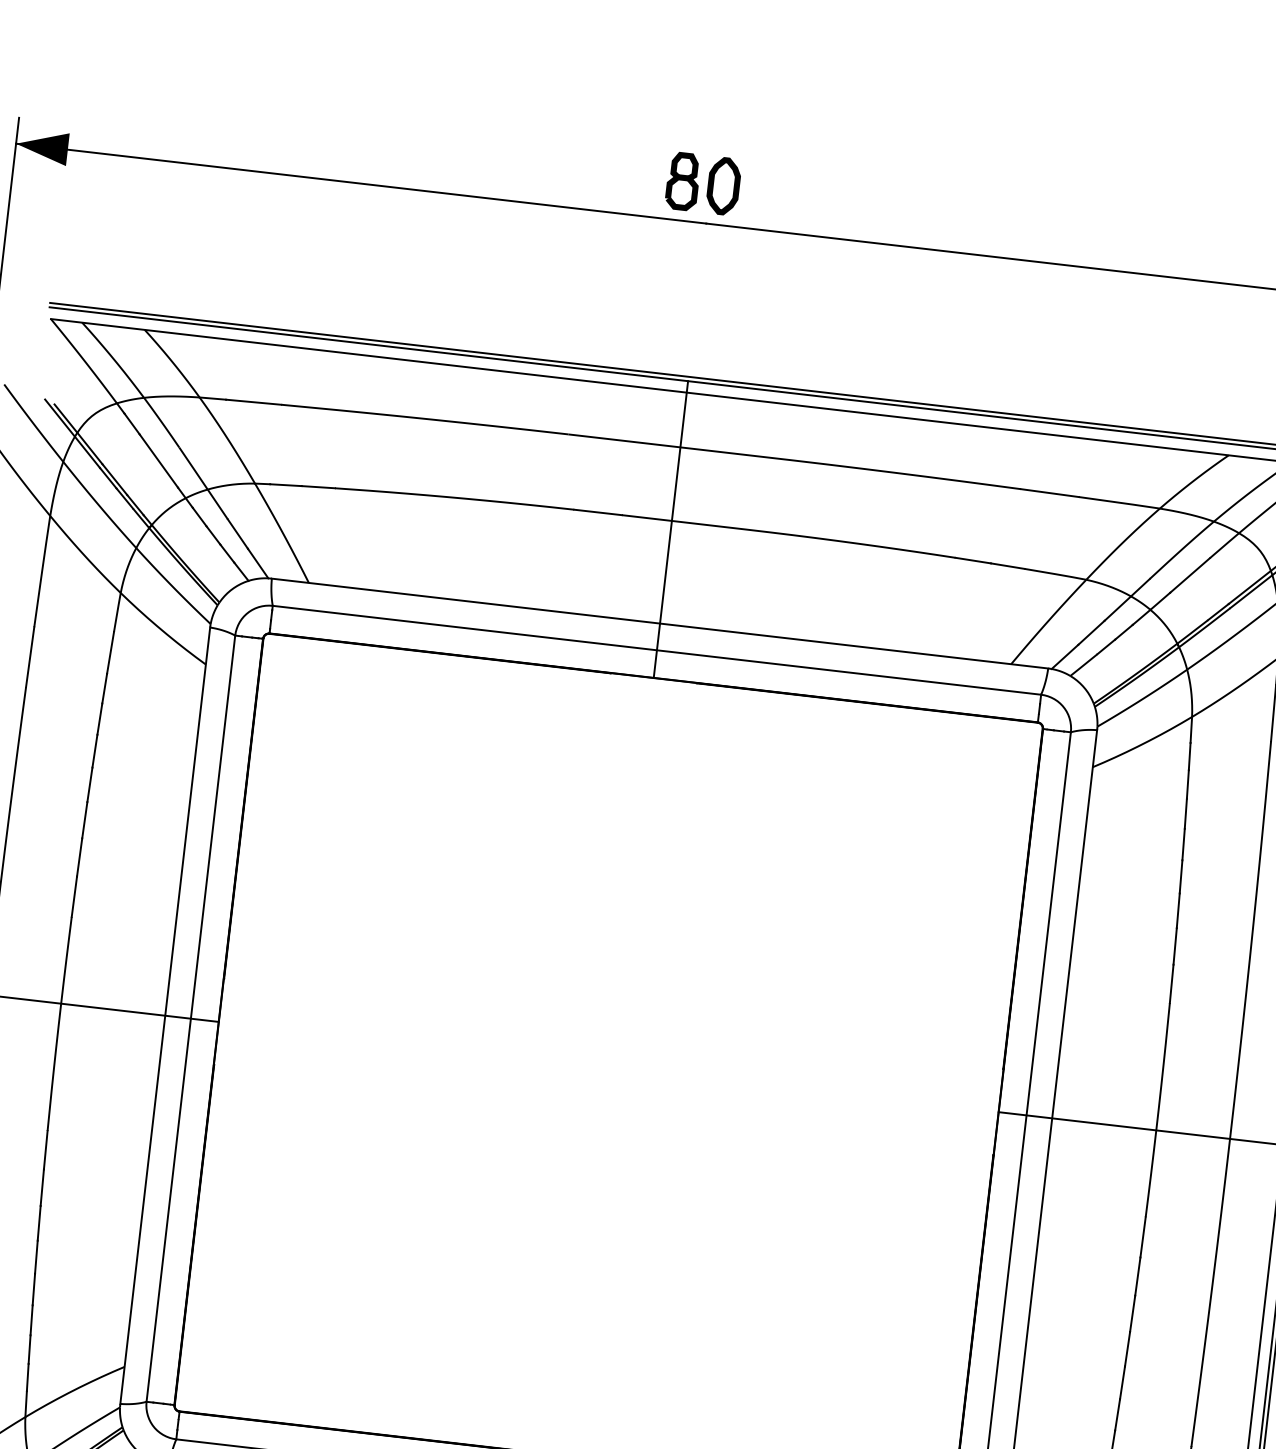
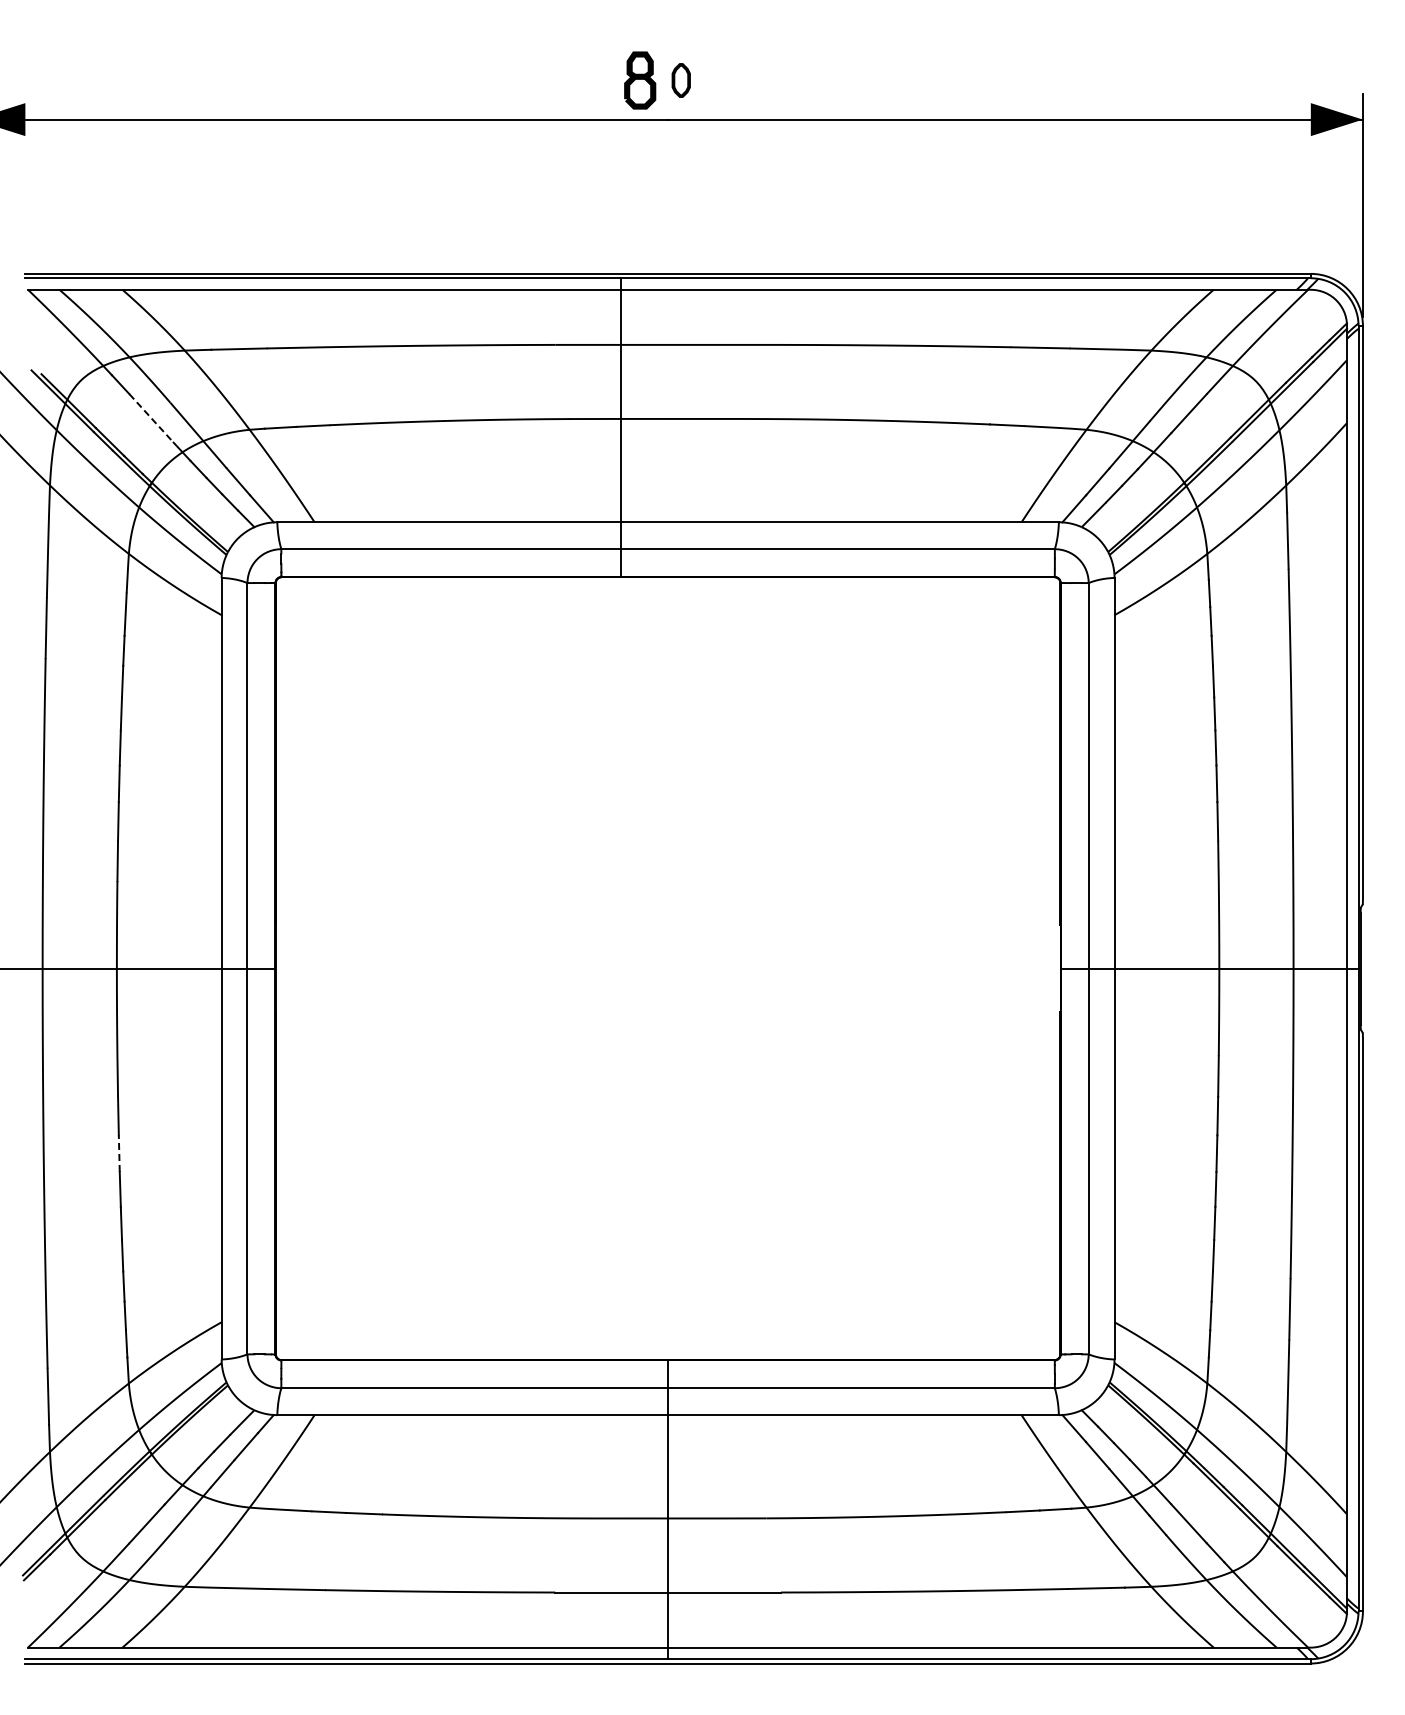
part: (724, 186) -> (681, 80), size x0.6
line: (158, 461) -> (151, 418), solid -> dashed
line: (671, 529) -> (621, 427), moved
line: (42, 1187) -> (119, 1153), solid -> dashed

